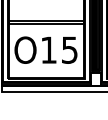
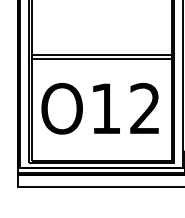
text: (69, 49) -> (144, 107), O15 -> O12

